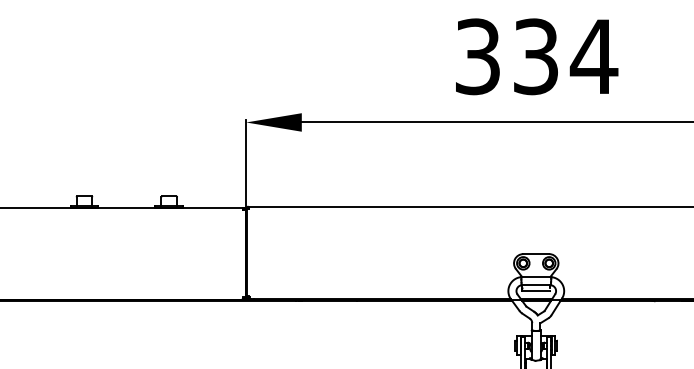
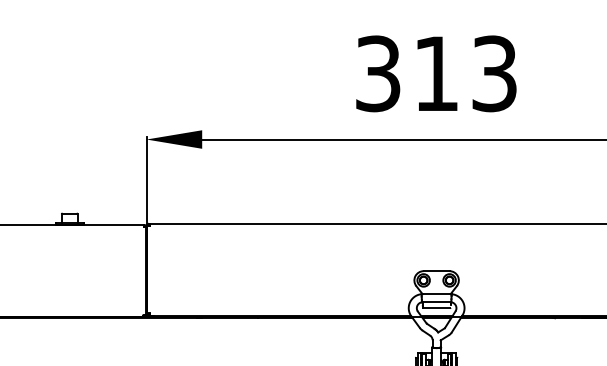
text: (566, 56) -> (466, 73), 334 -> 313

